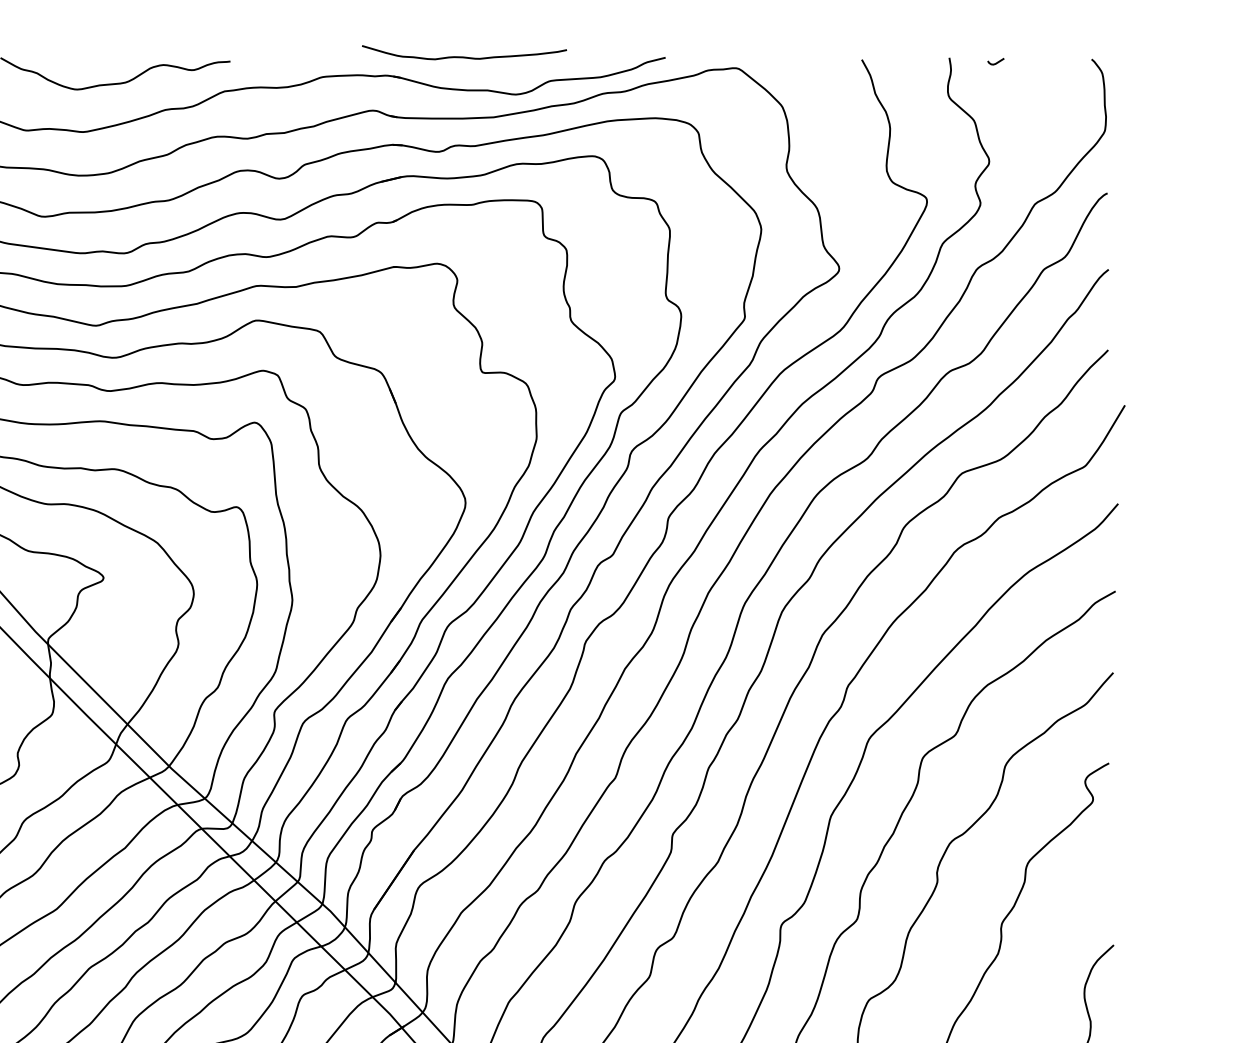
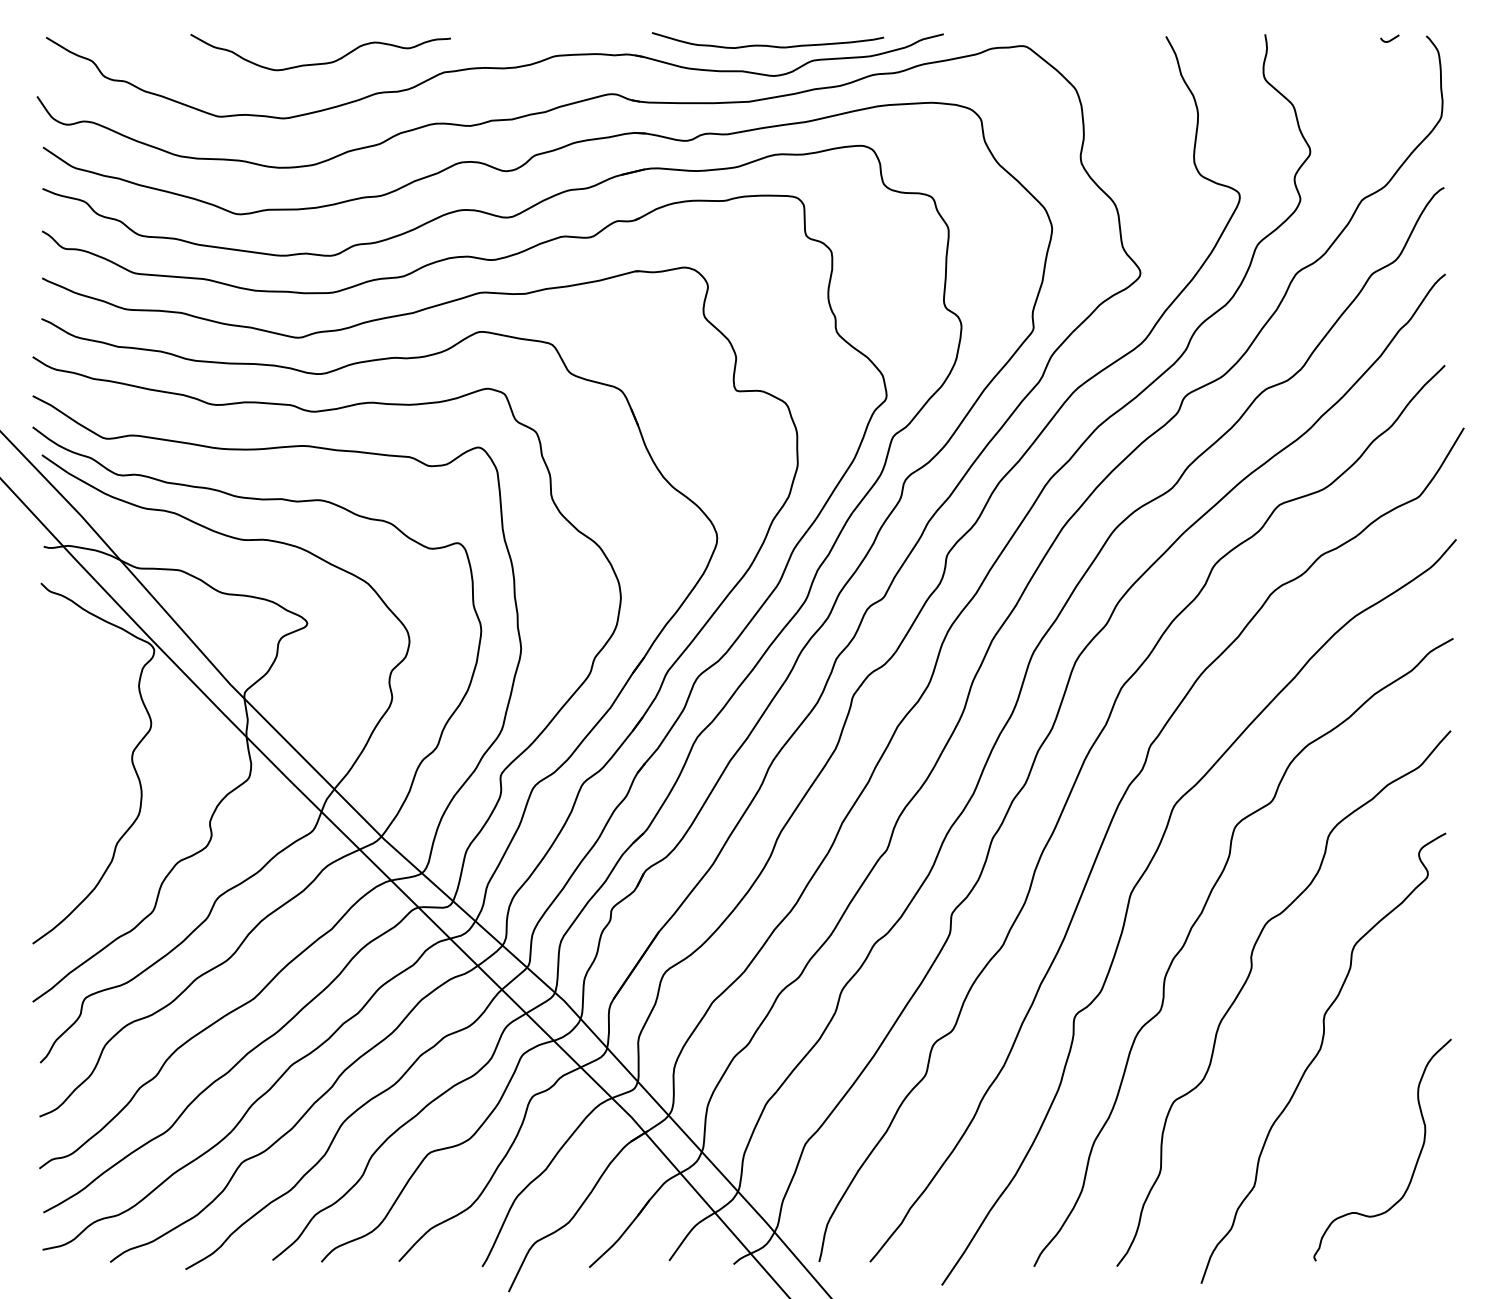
curve: (462, 56) -> (765, 44), moved
curve: (996, 62) -> (1390, 39), moved

